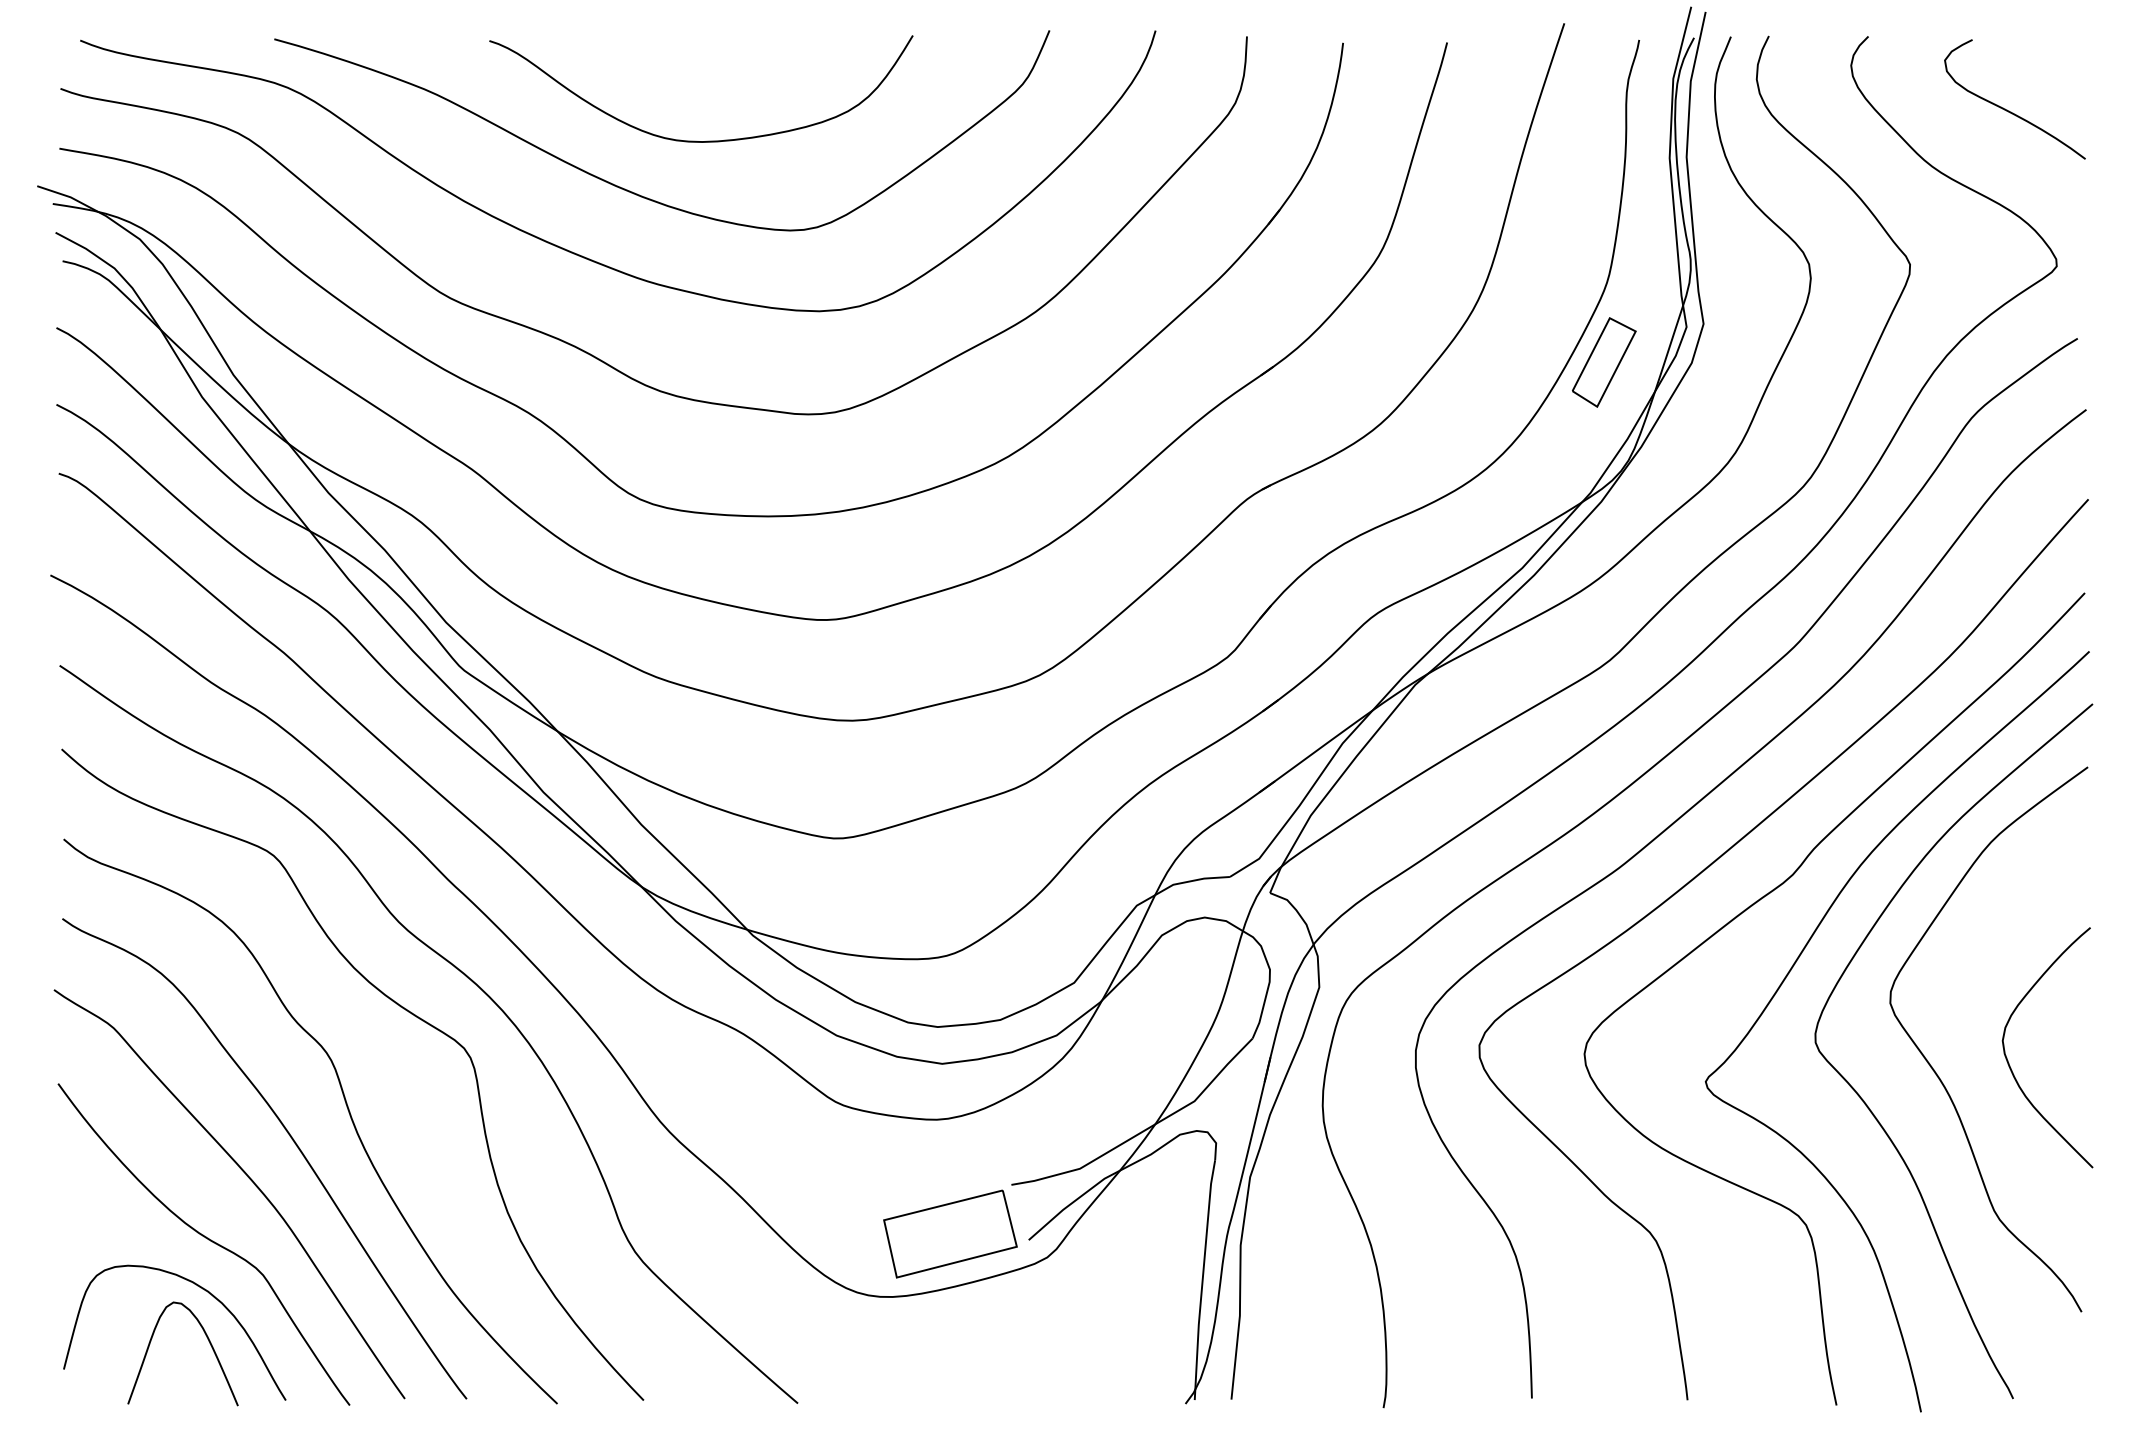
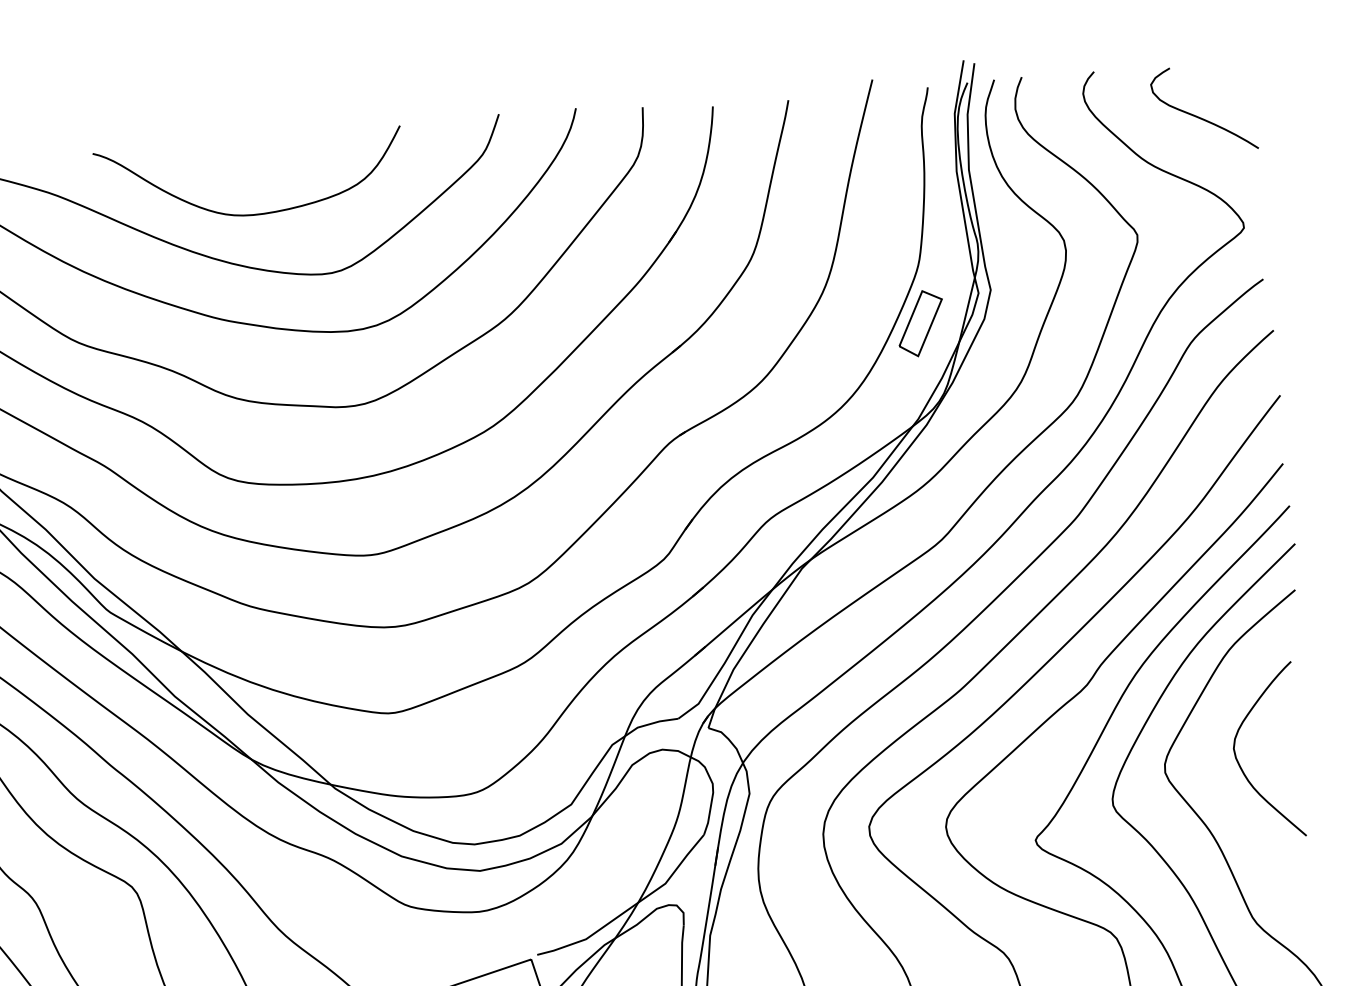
curve: (2008, 1060) -> (1239, 762), moved

